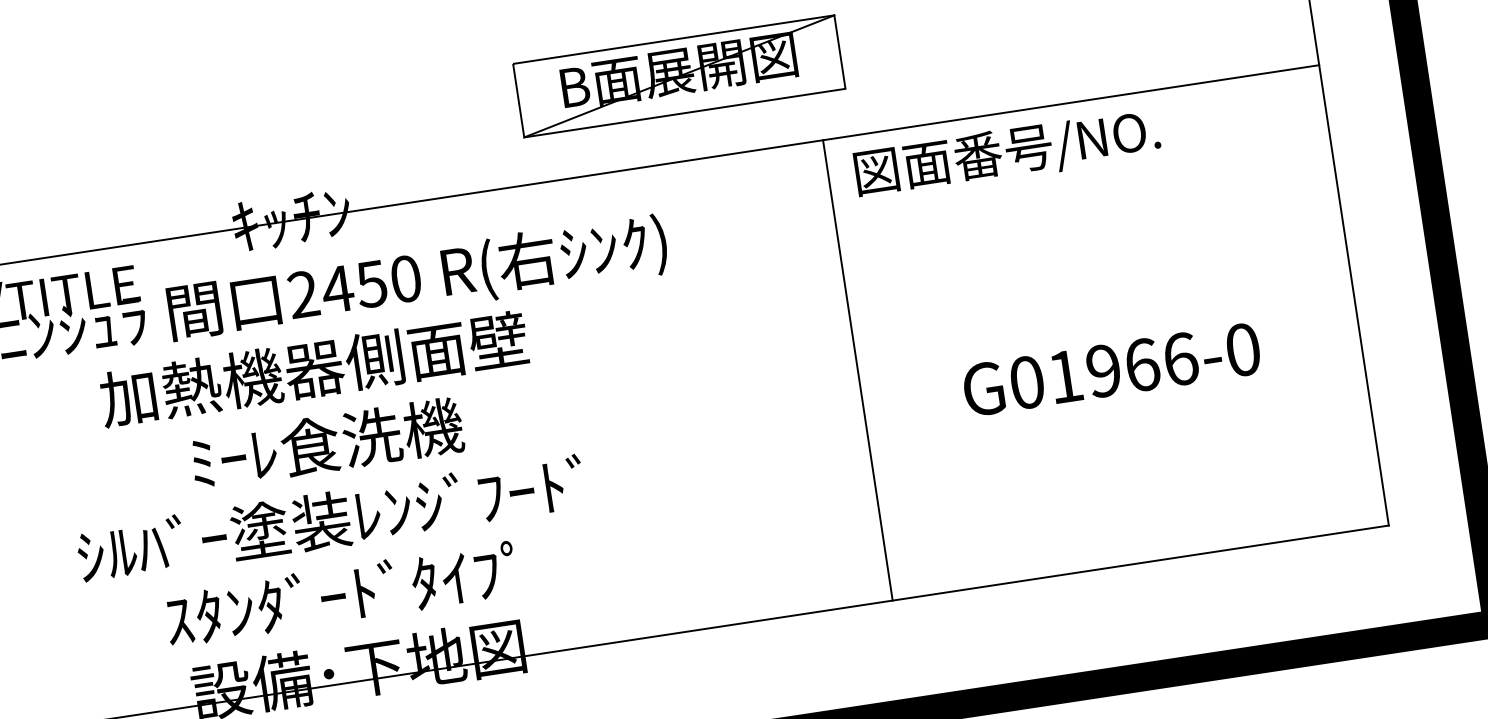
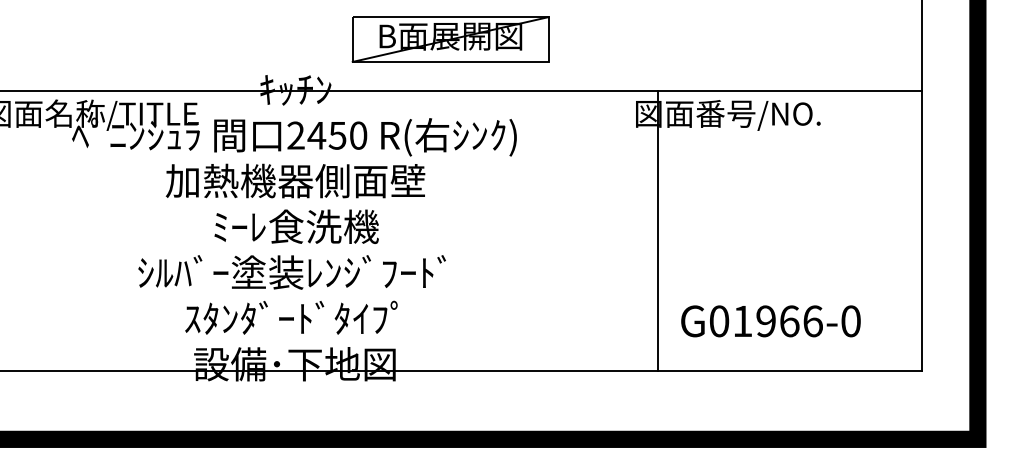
part: (679, 76) -> (450, 39), moved
line: (857, 369) -> (657, 230), moved
text: (1111, 370) -> (770, 321), moved

